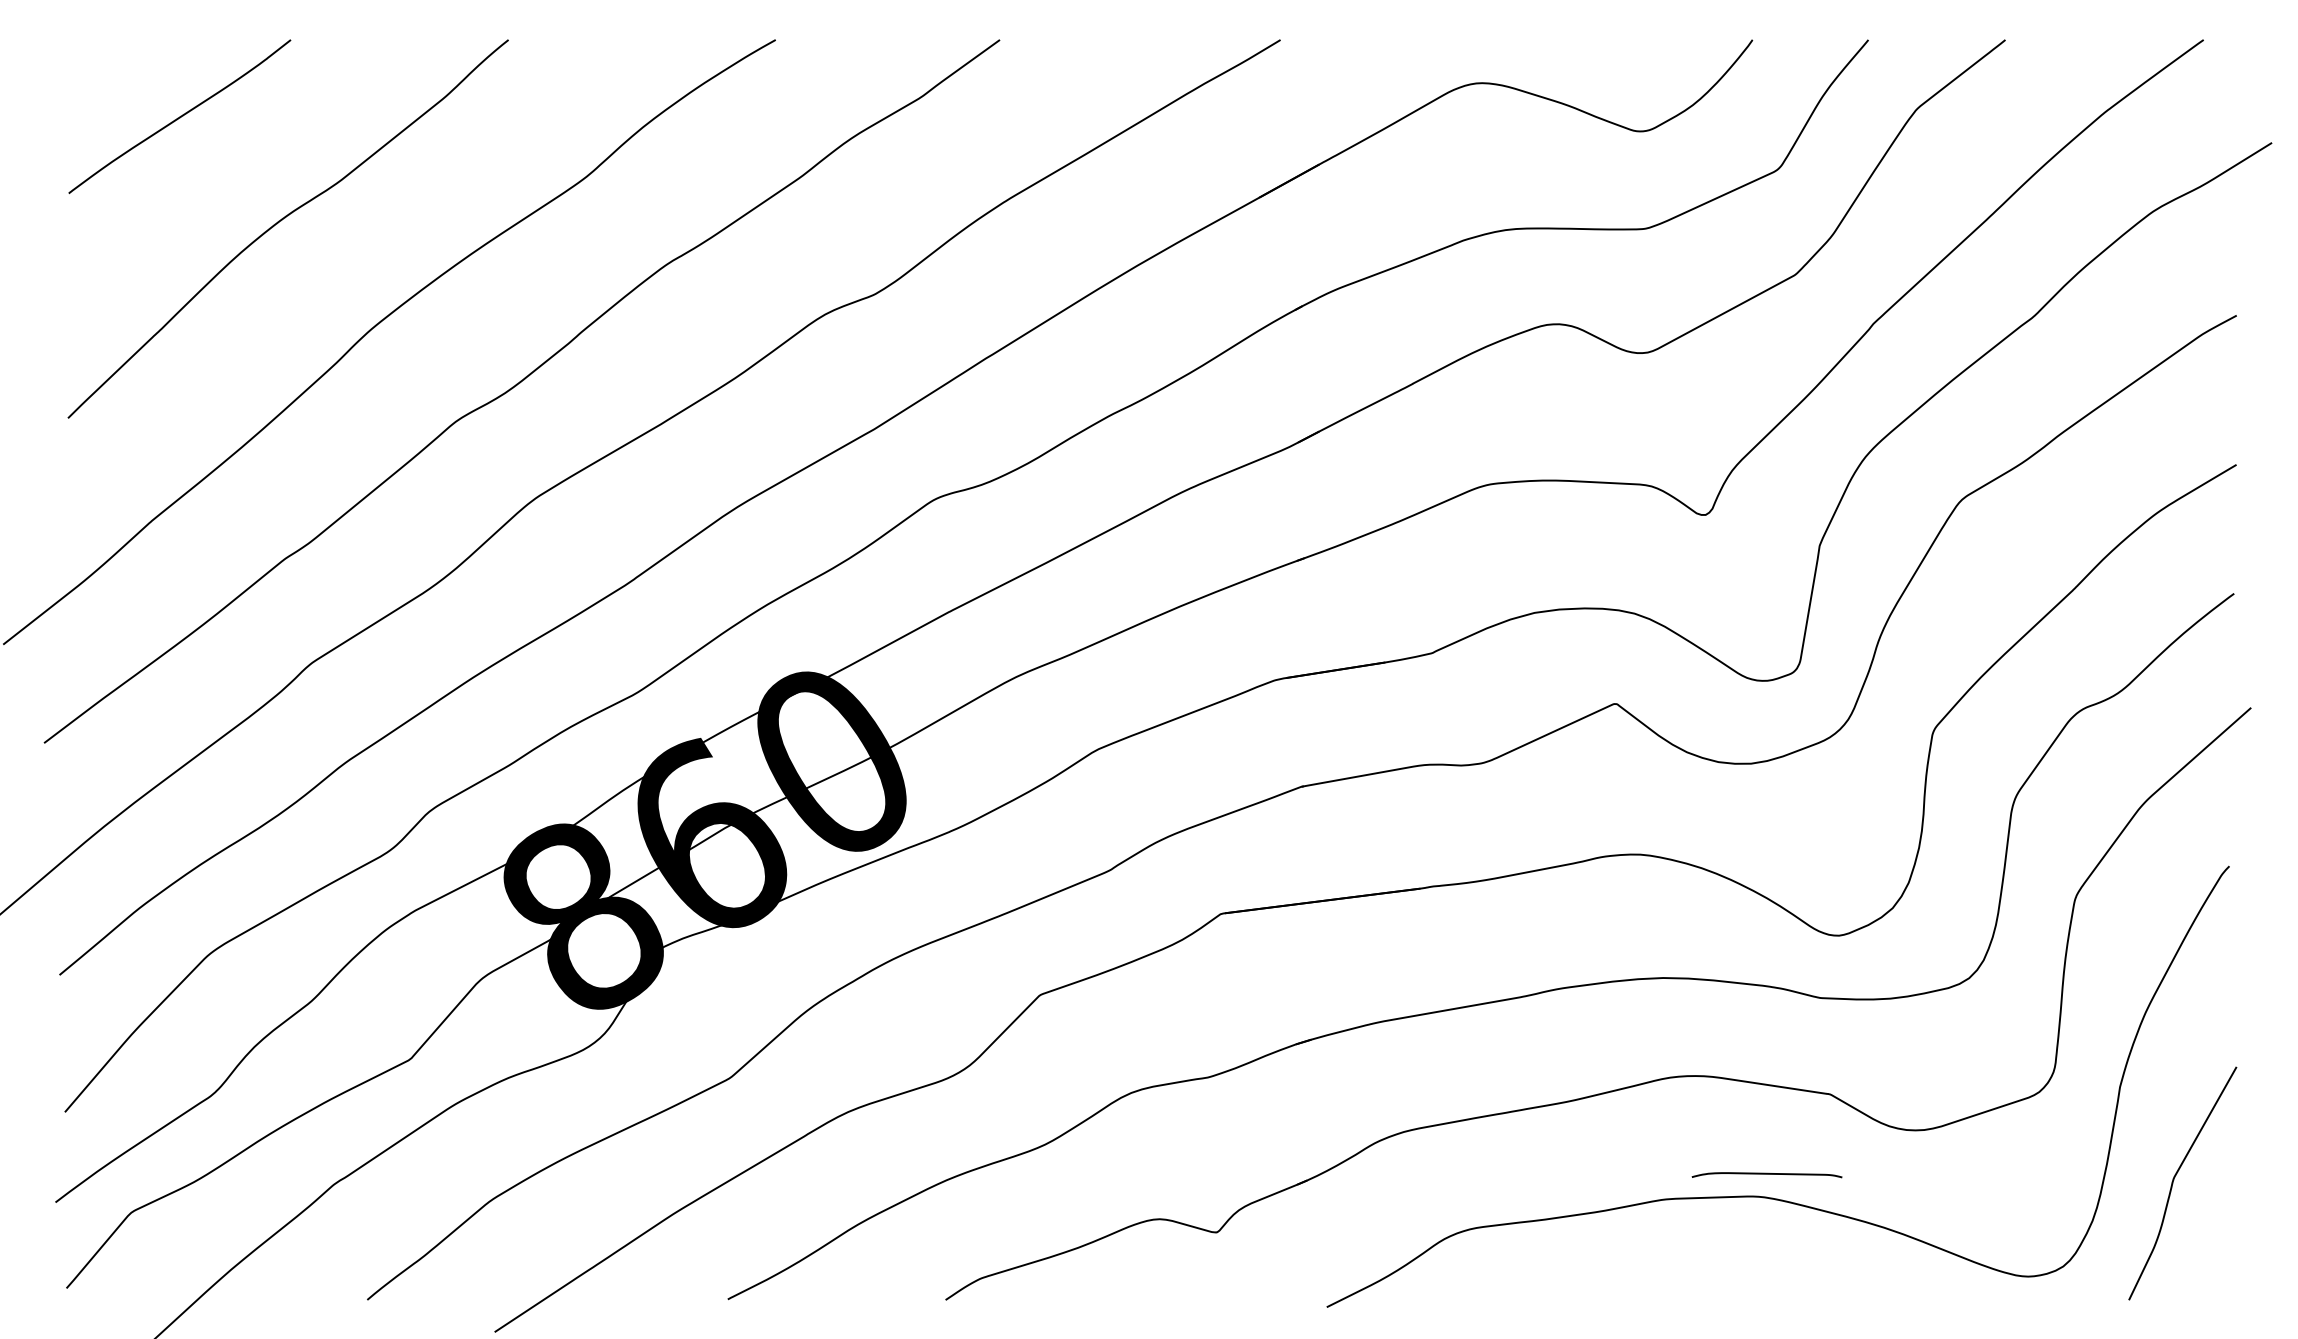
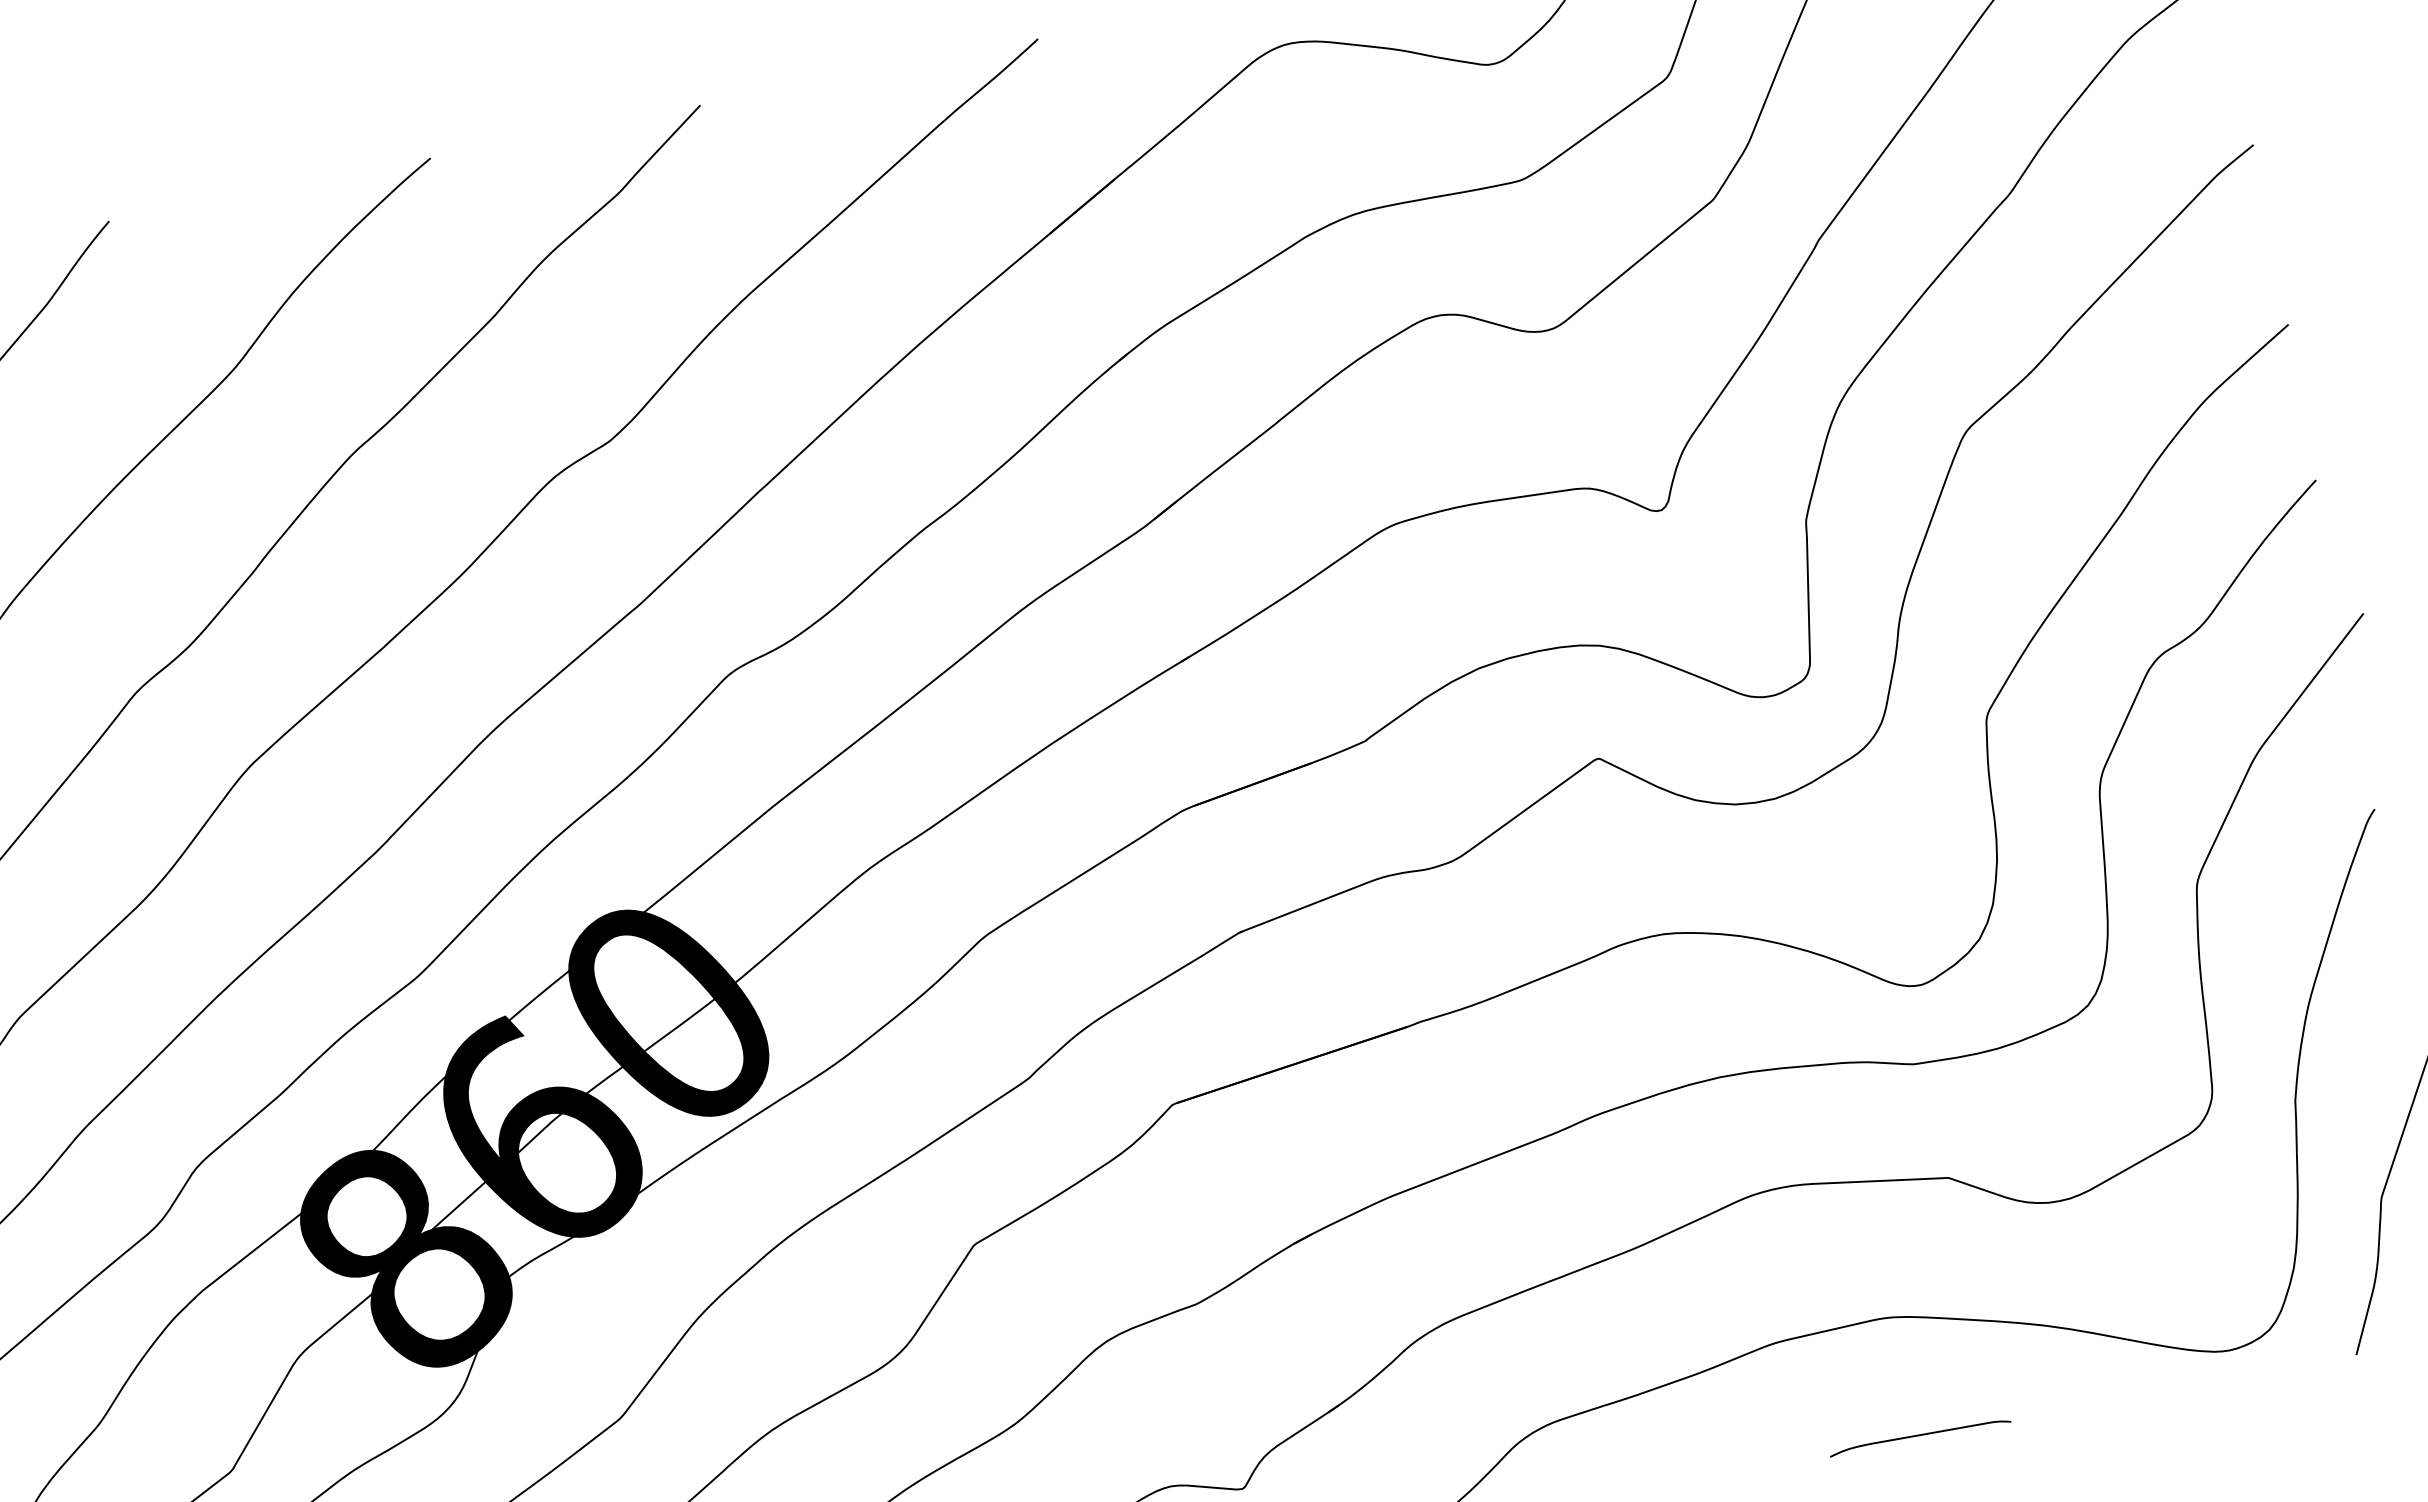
curve: (1766, 1174) -> (1919, 1436), moved

